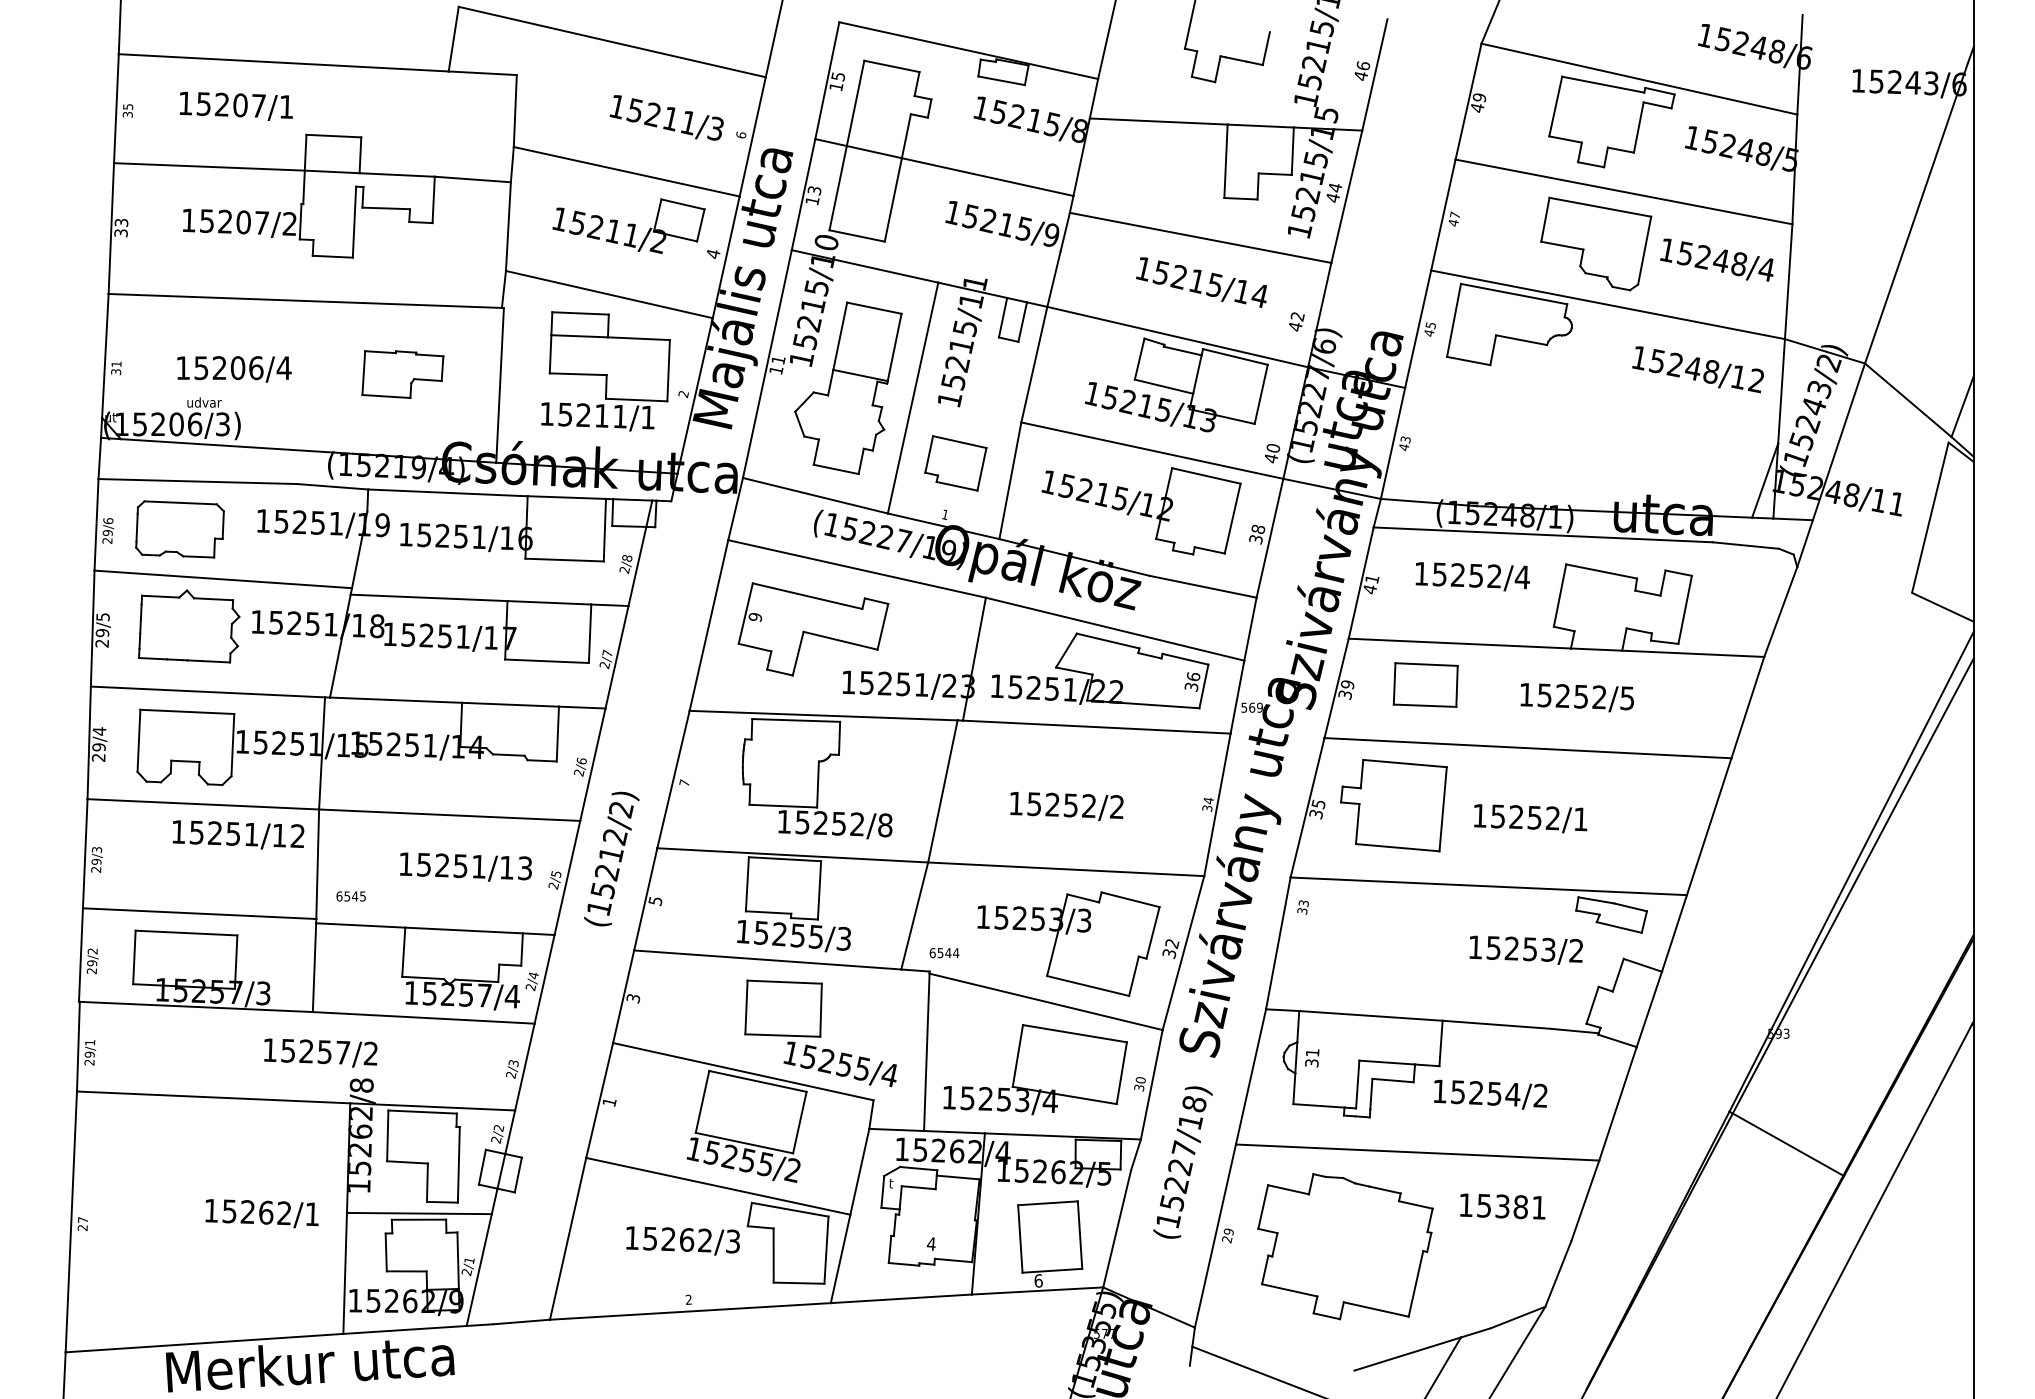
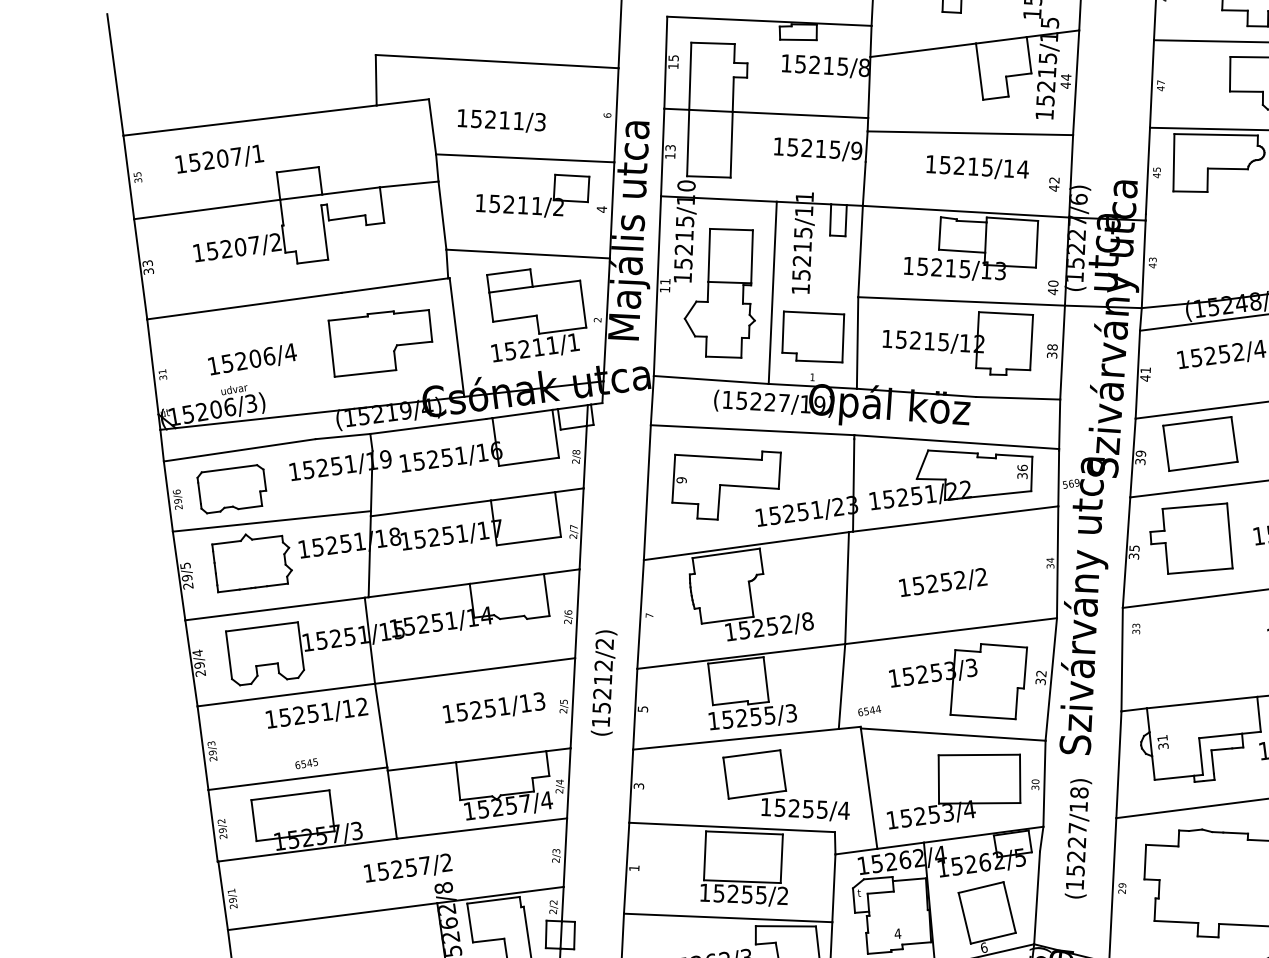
text: (666, 117) -> (501, 120), moved
part: (402, 374) -> (381, 342), size x1.67
part: (955, 463) -> (813, 337), size x1.43
part: (1425, 684) -> (1200, 443), size x1.43
text: (350, 896) -> (306, 763), moved

